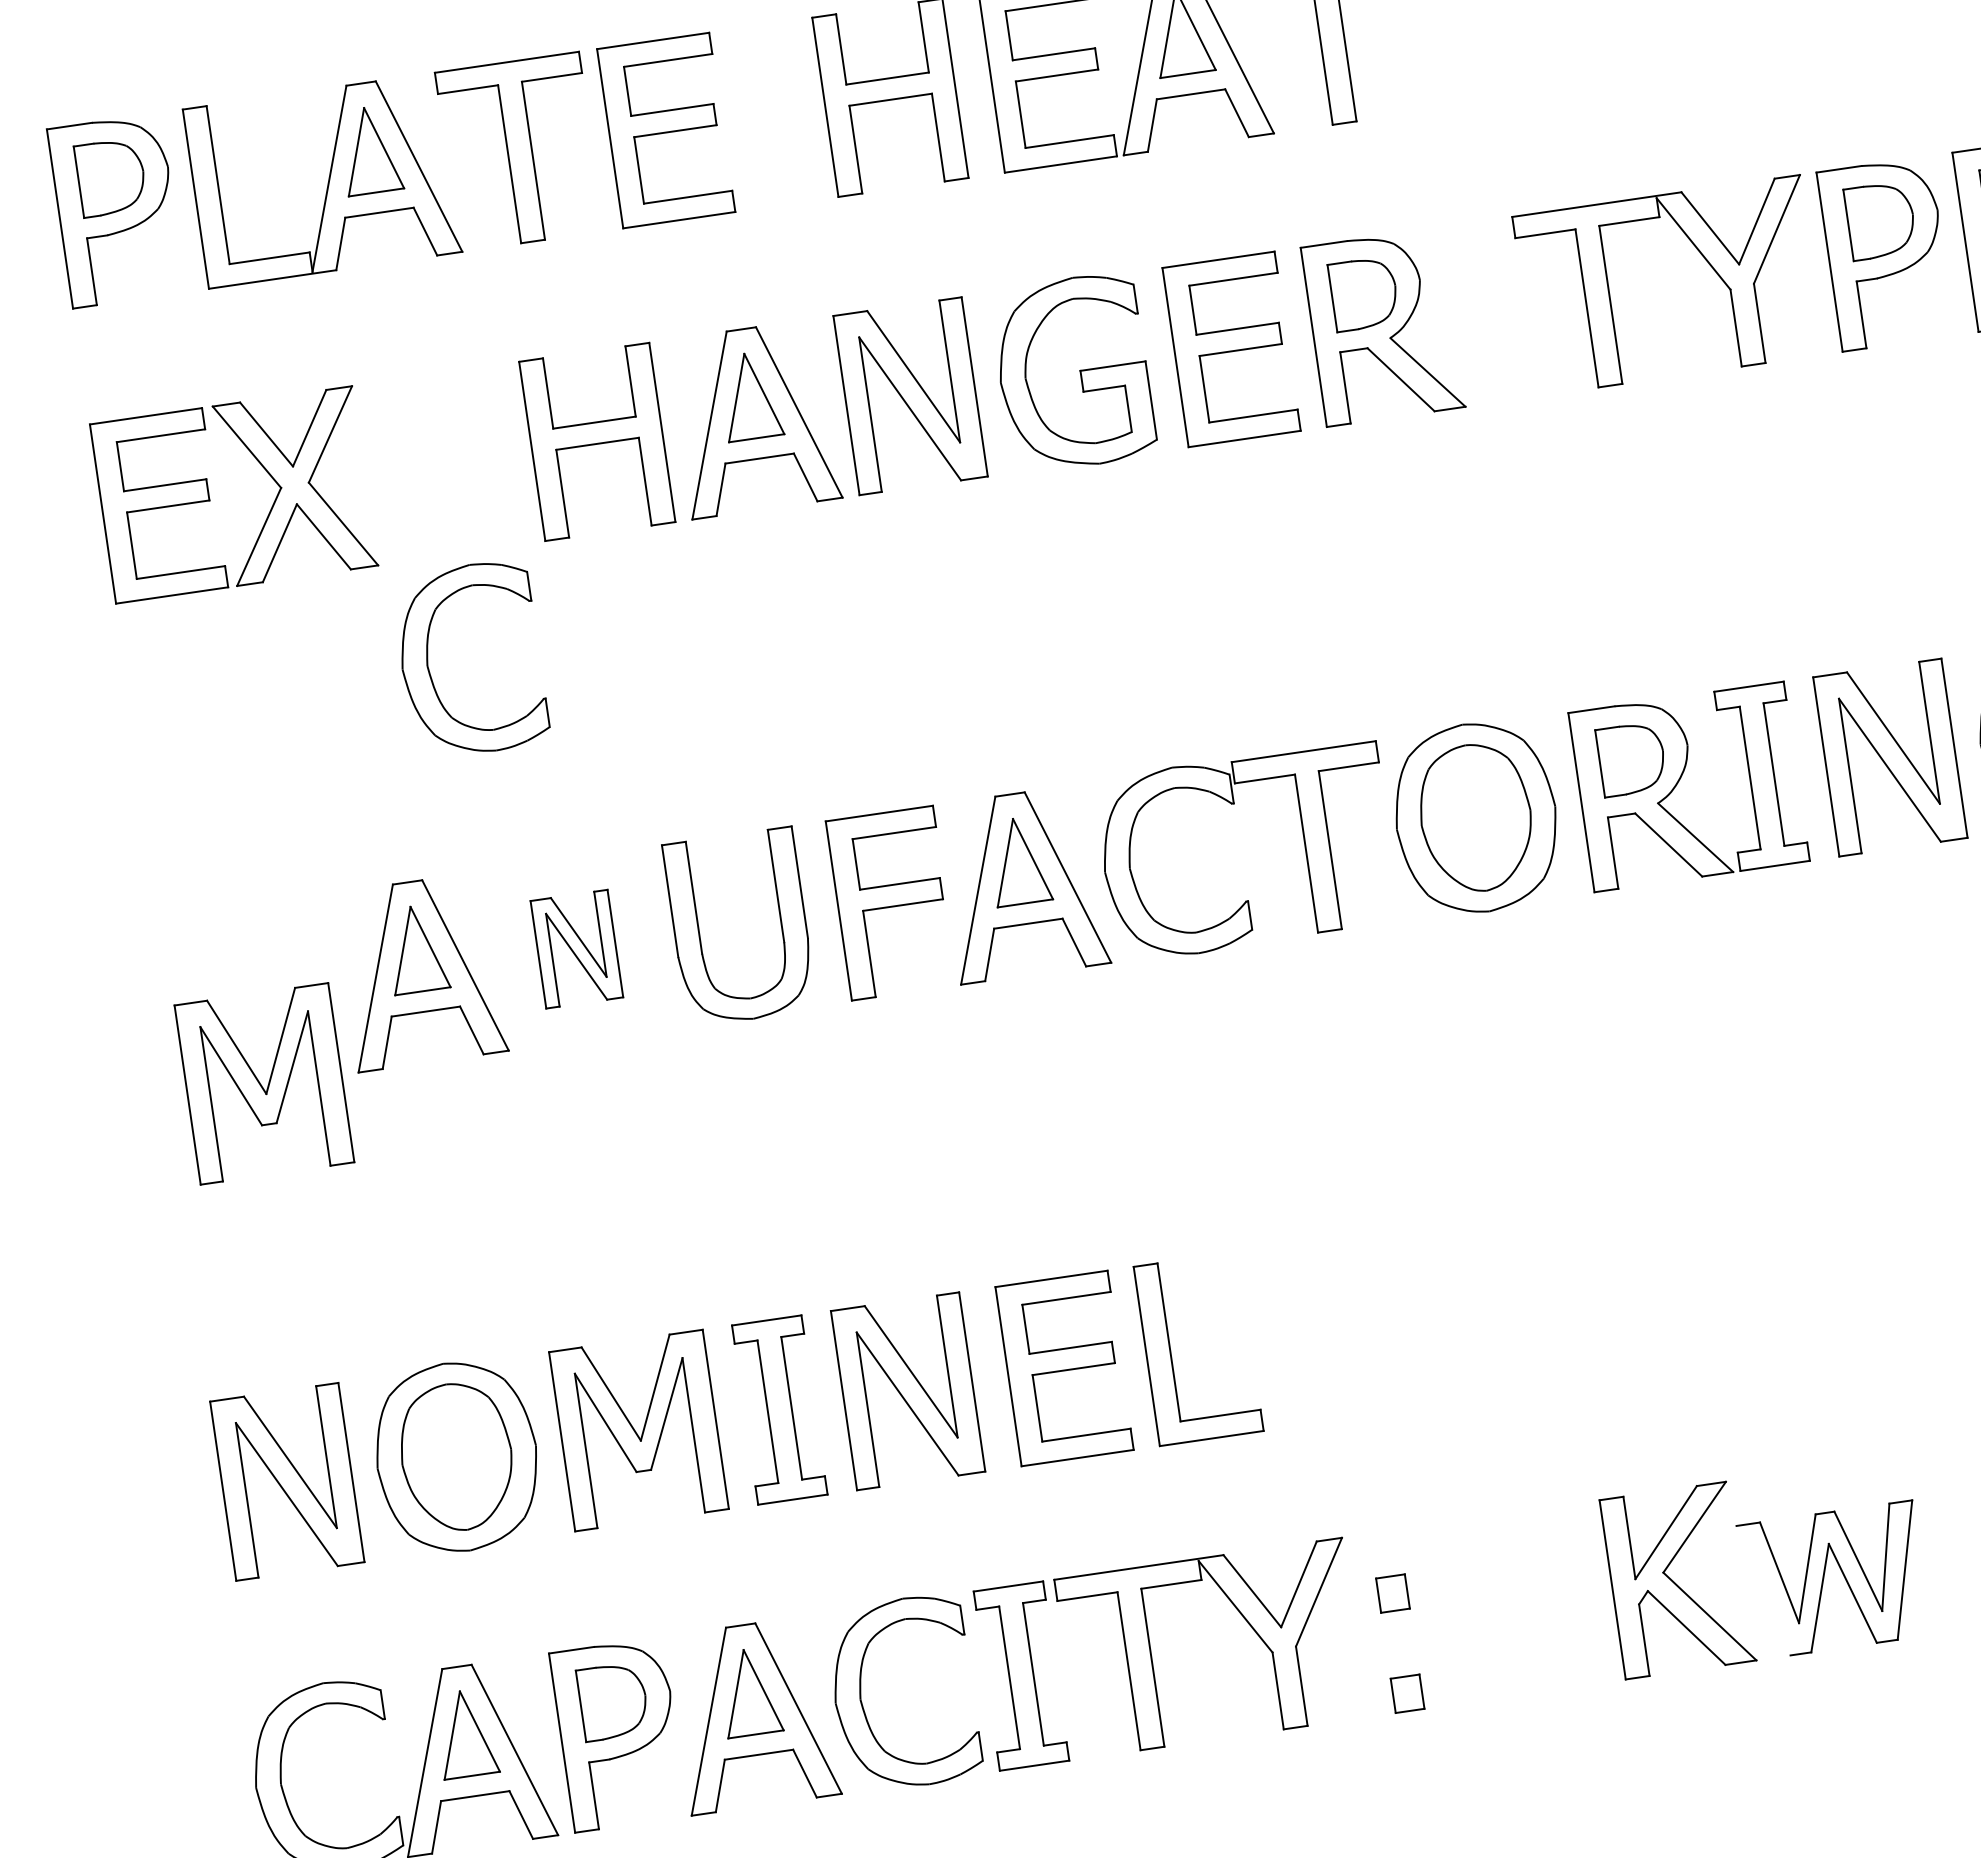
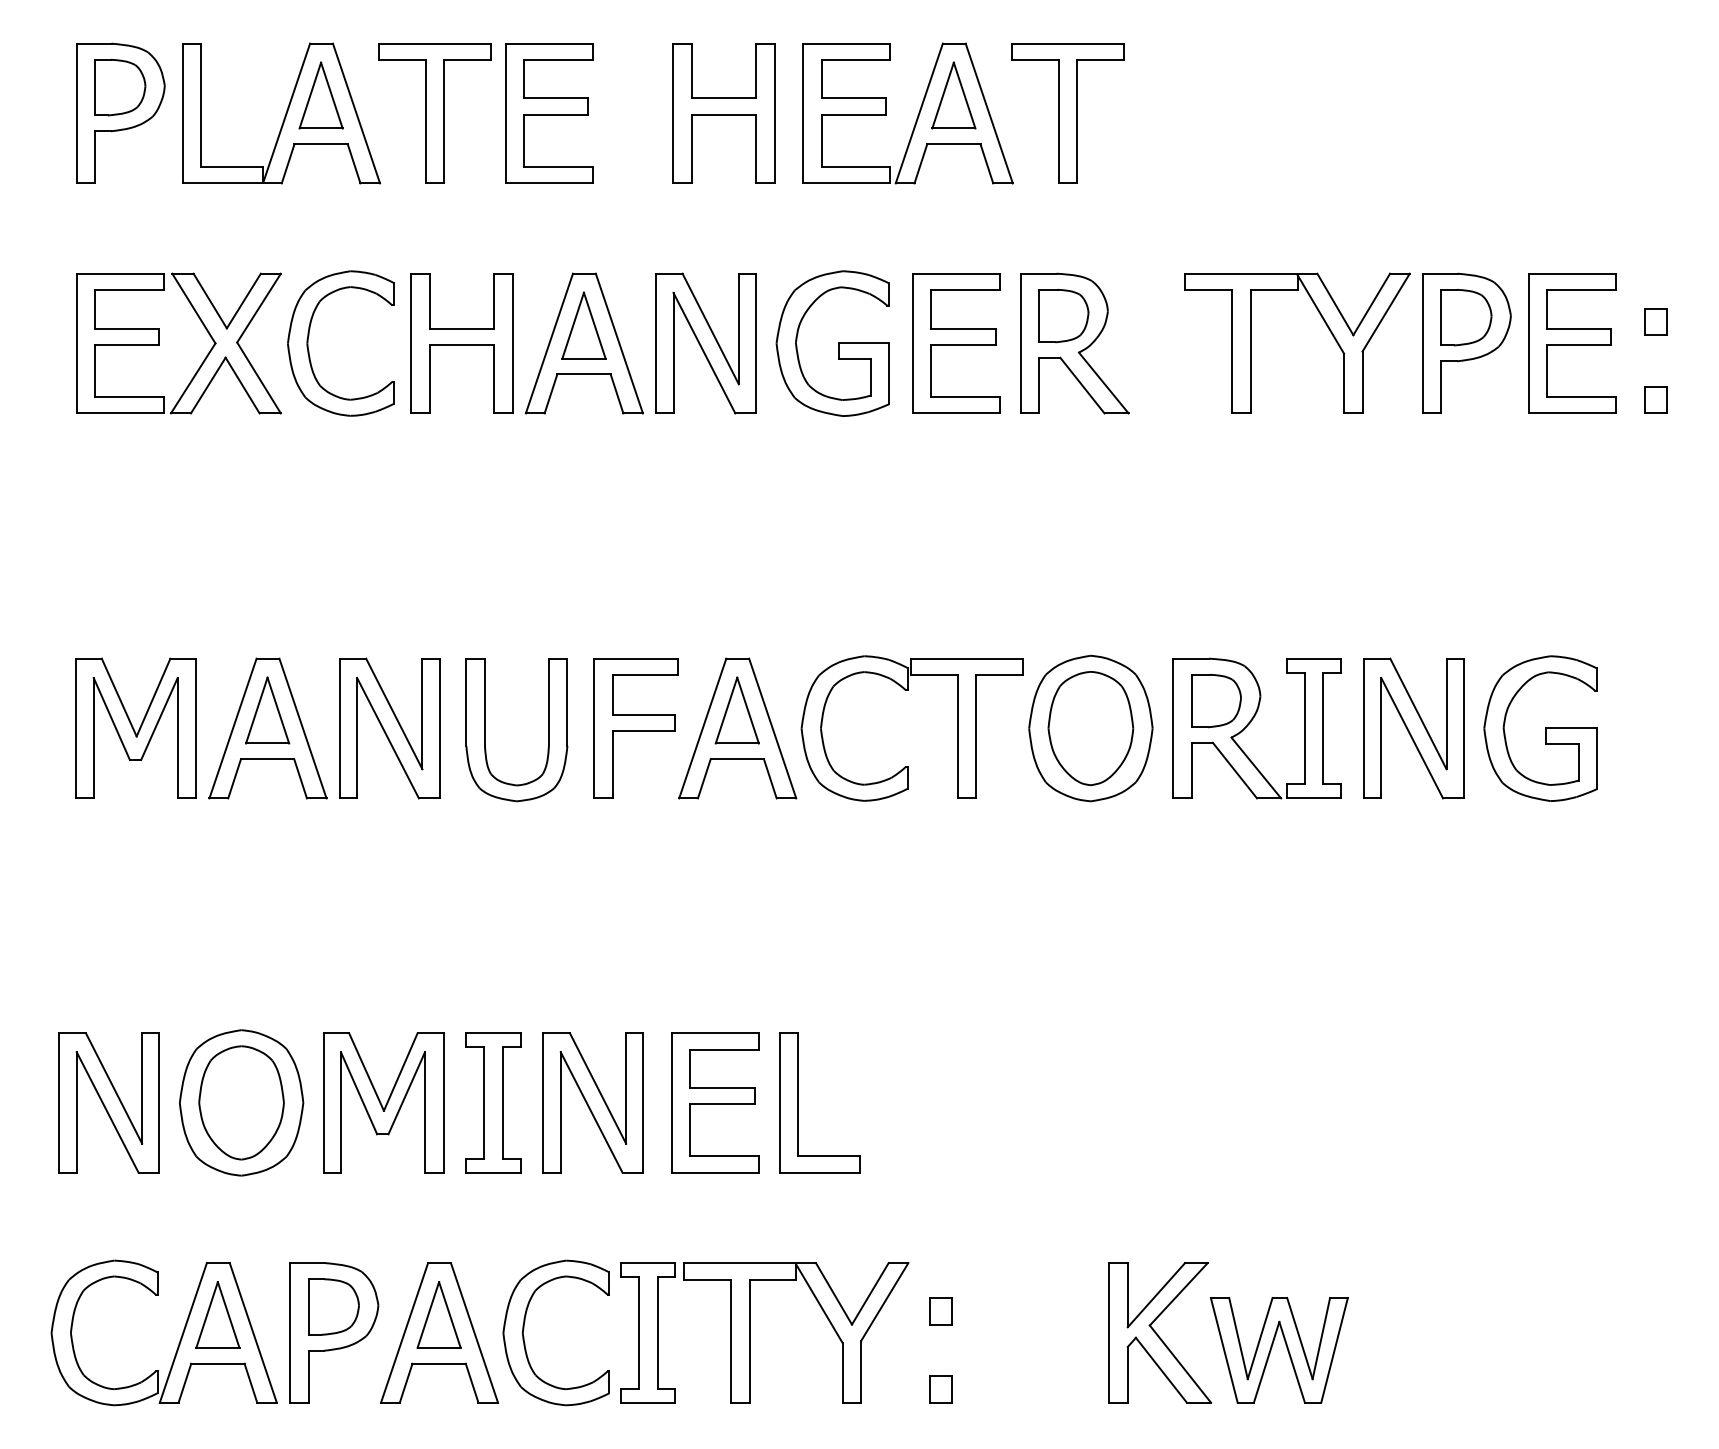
part: (428, 656) -> (309, 336), moved
part: (576, 949) -> (389, 728), size x1.67
part: (263, 1082) -> (135, 727), moved
line: (1762, 1589) -> (1223, 1349), added

